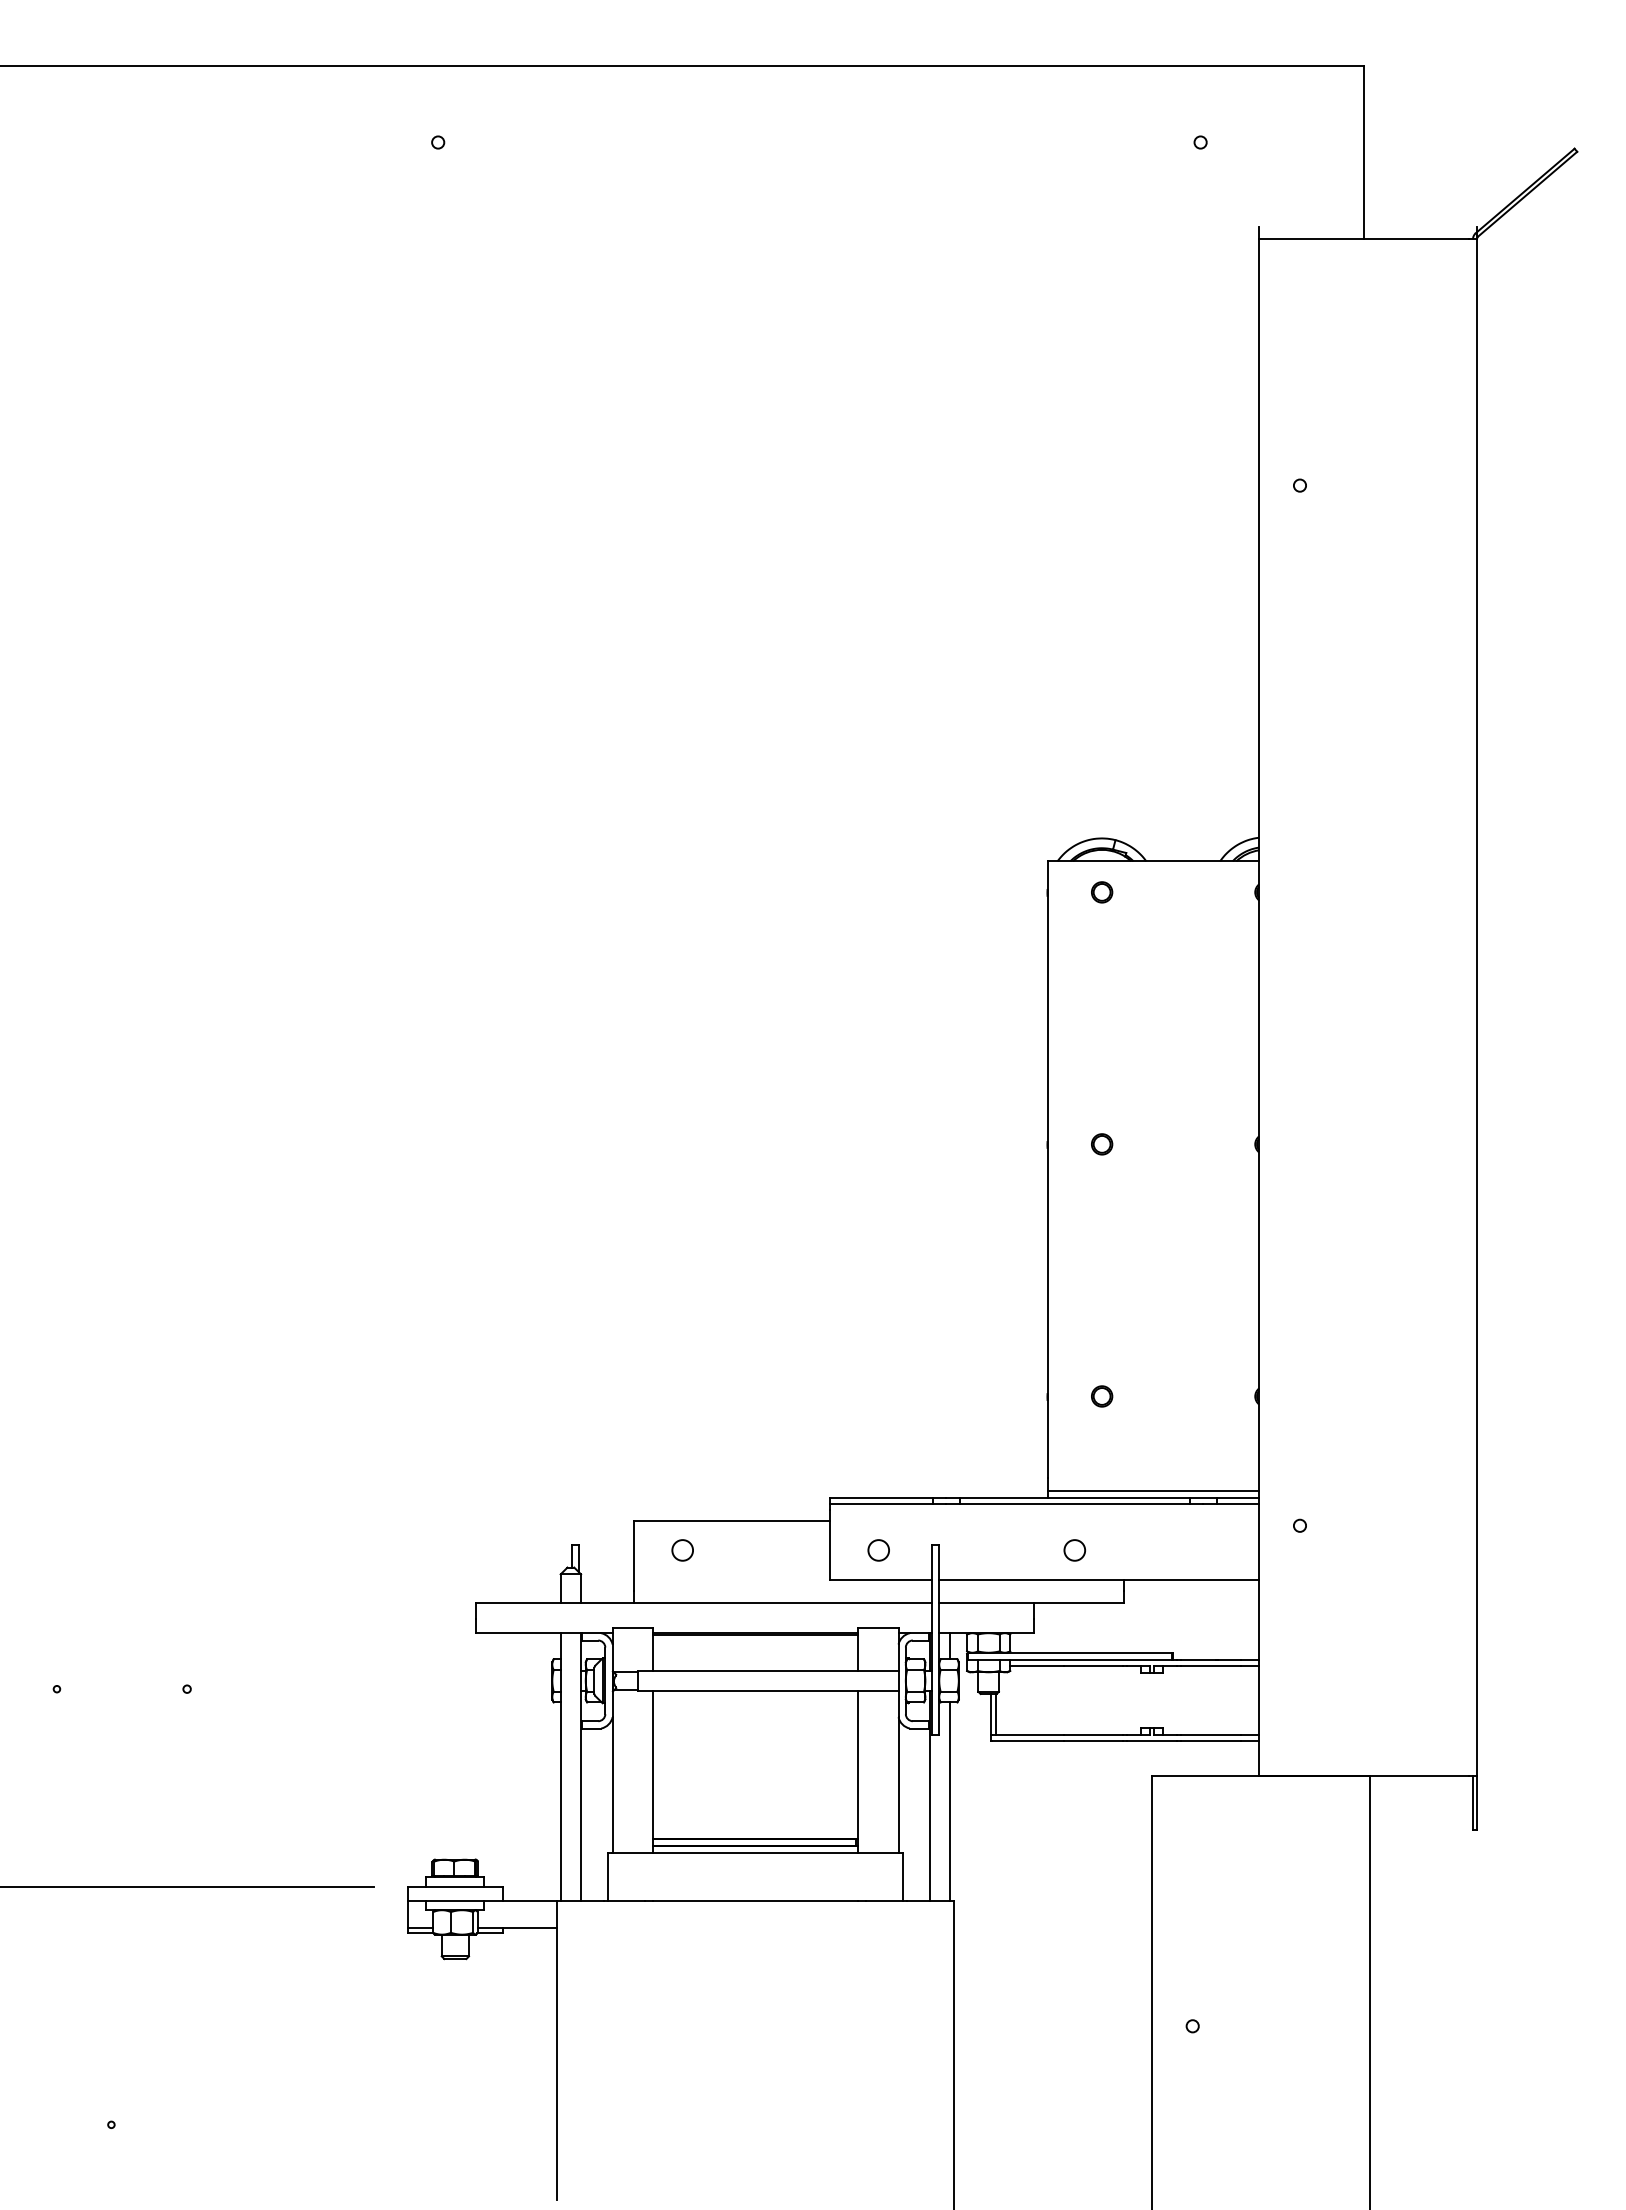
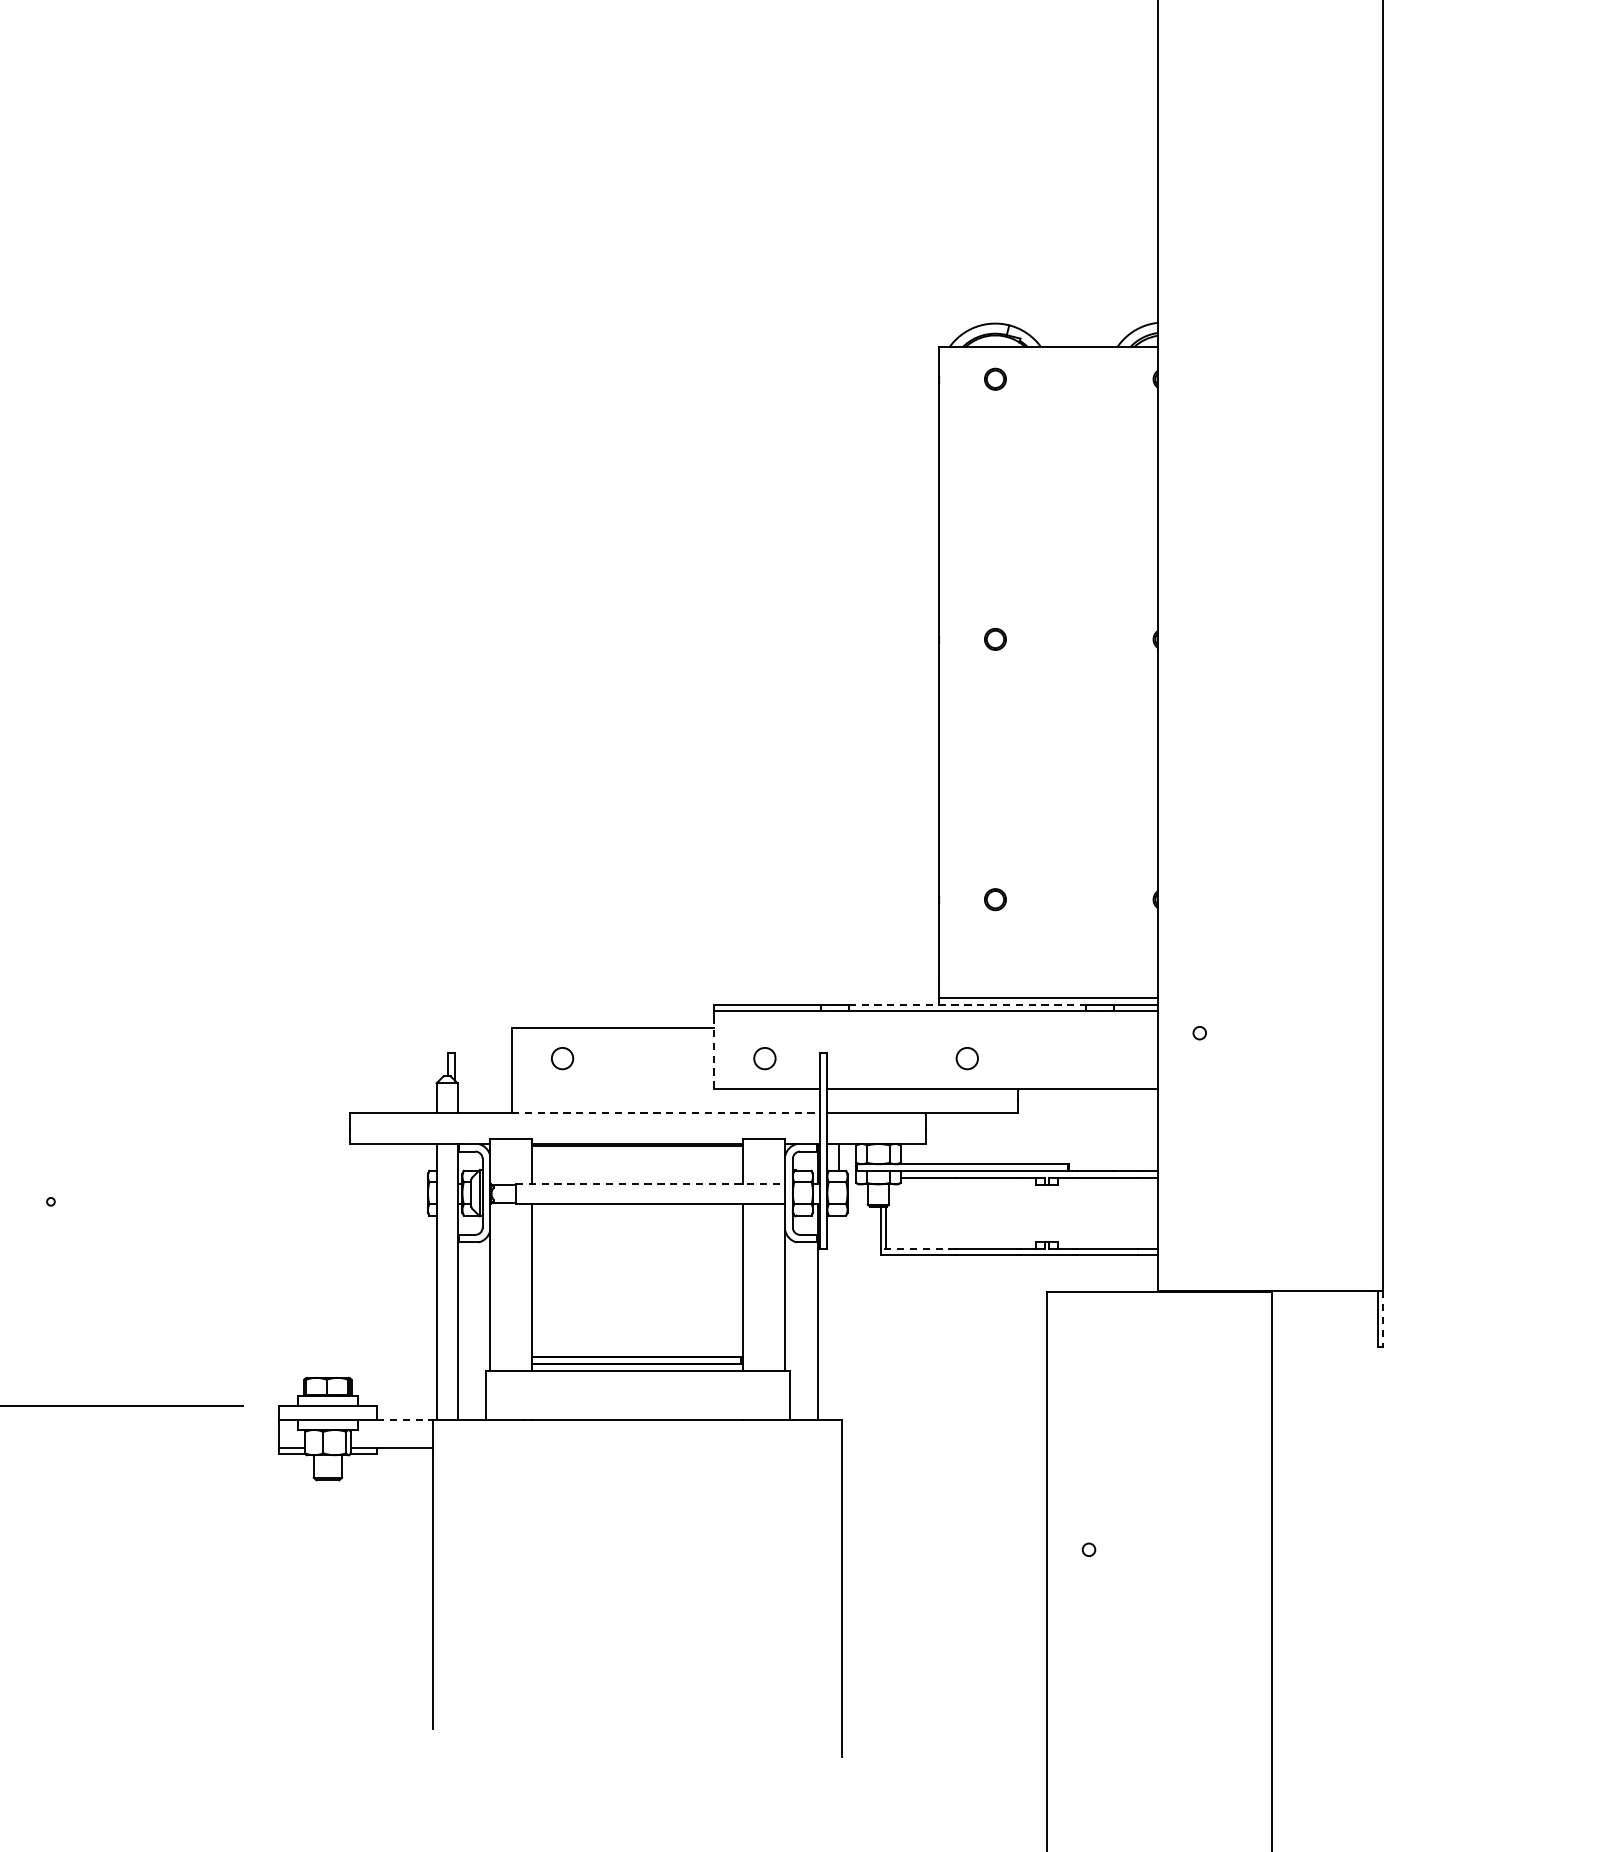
line: (1074, 1498) -> (966, 1004), solid -> dashed
line: (829, 1544) -> (714, 1052), solid -> dashed
line: (783, 1602) -> (666, 1112), solid -> dashed
line: (768, 1671) -> (651, 1183), solid -> dashed
line: (1027, 1734) -> (918, 1248), solid -> dashed
line: (950, 1801) -> (838, 1317), removed
line: (1477, 1803) -> (1383, 1319), solid -> dashed
line: (530, 1900) -> (405, 1419), solid -> dashed

